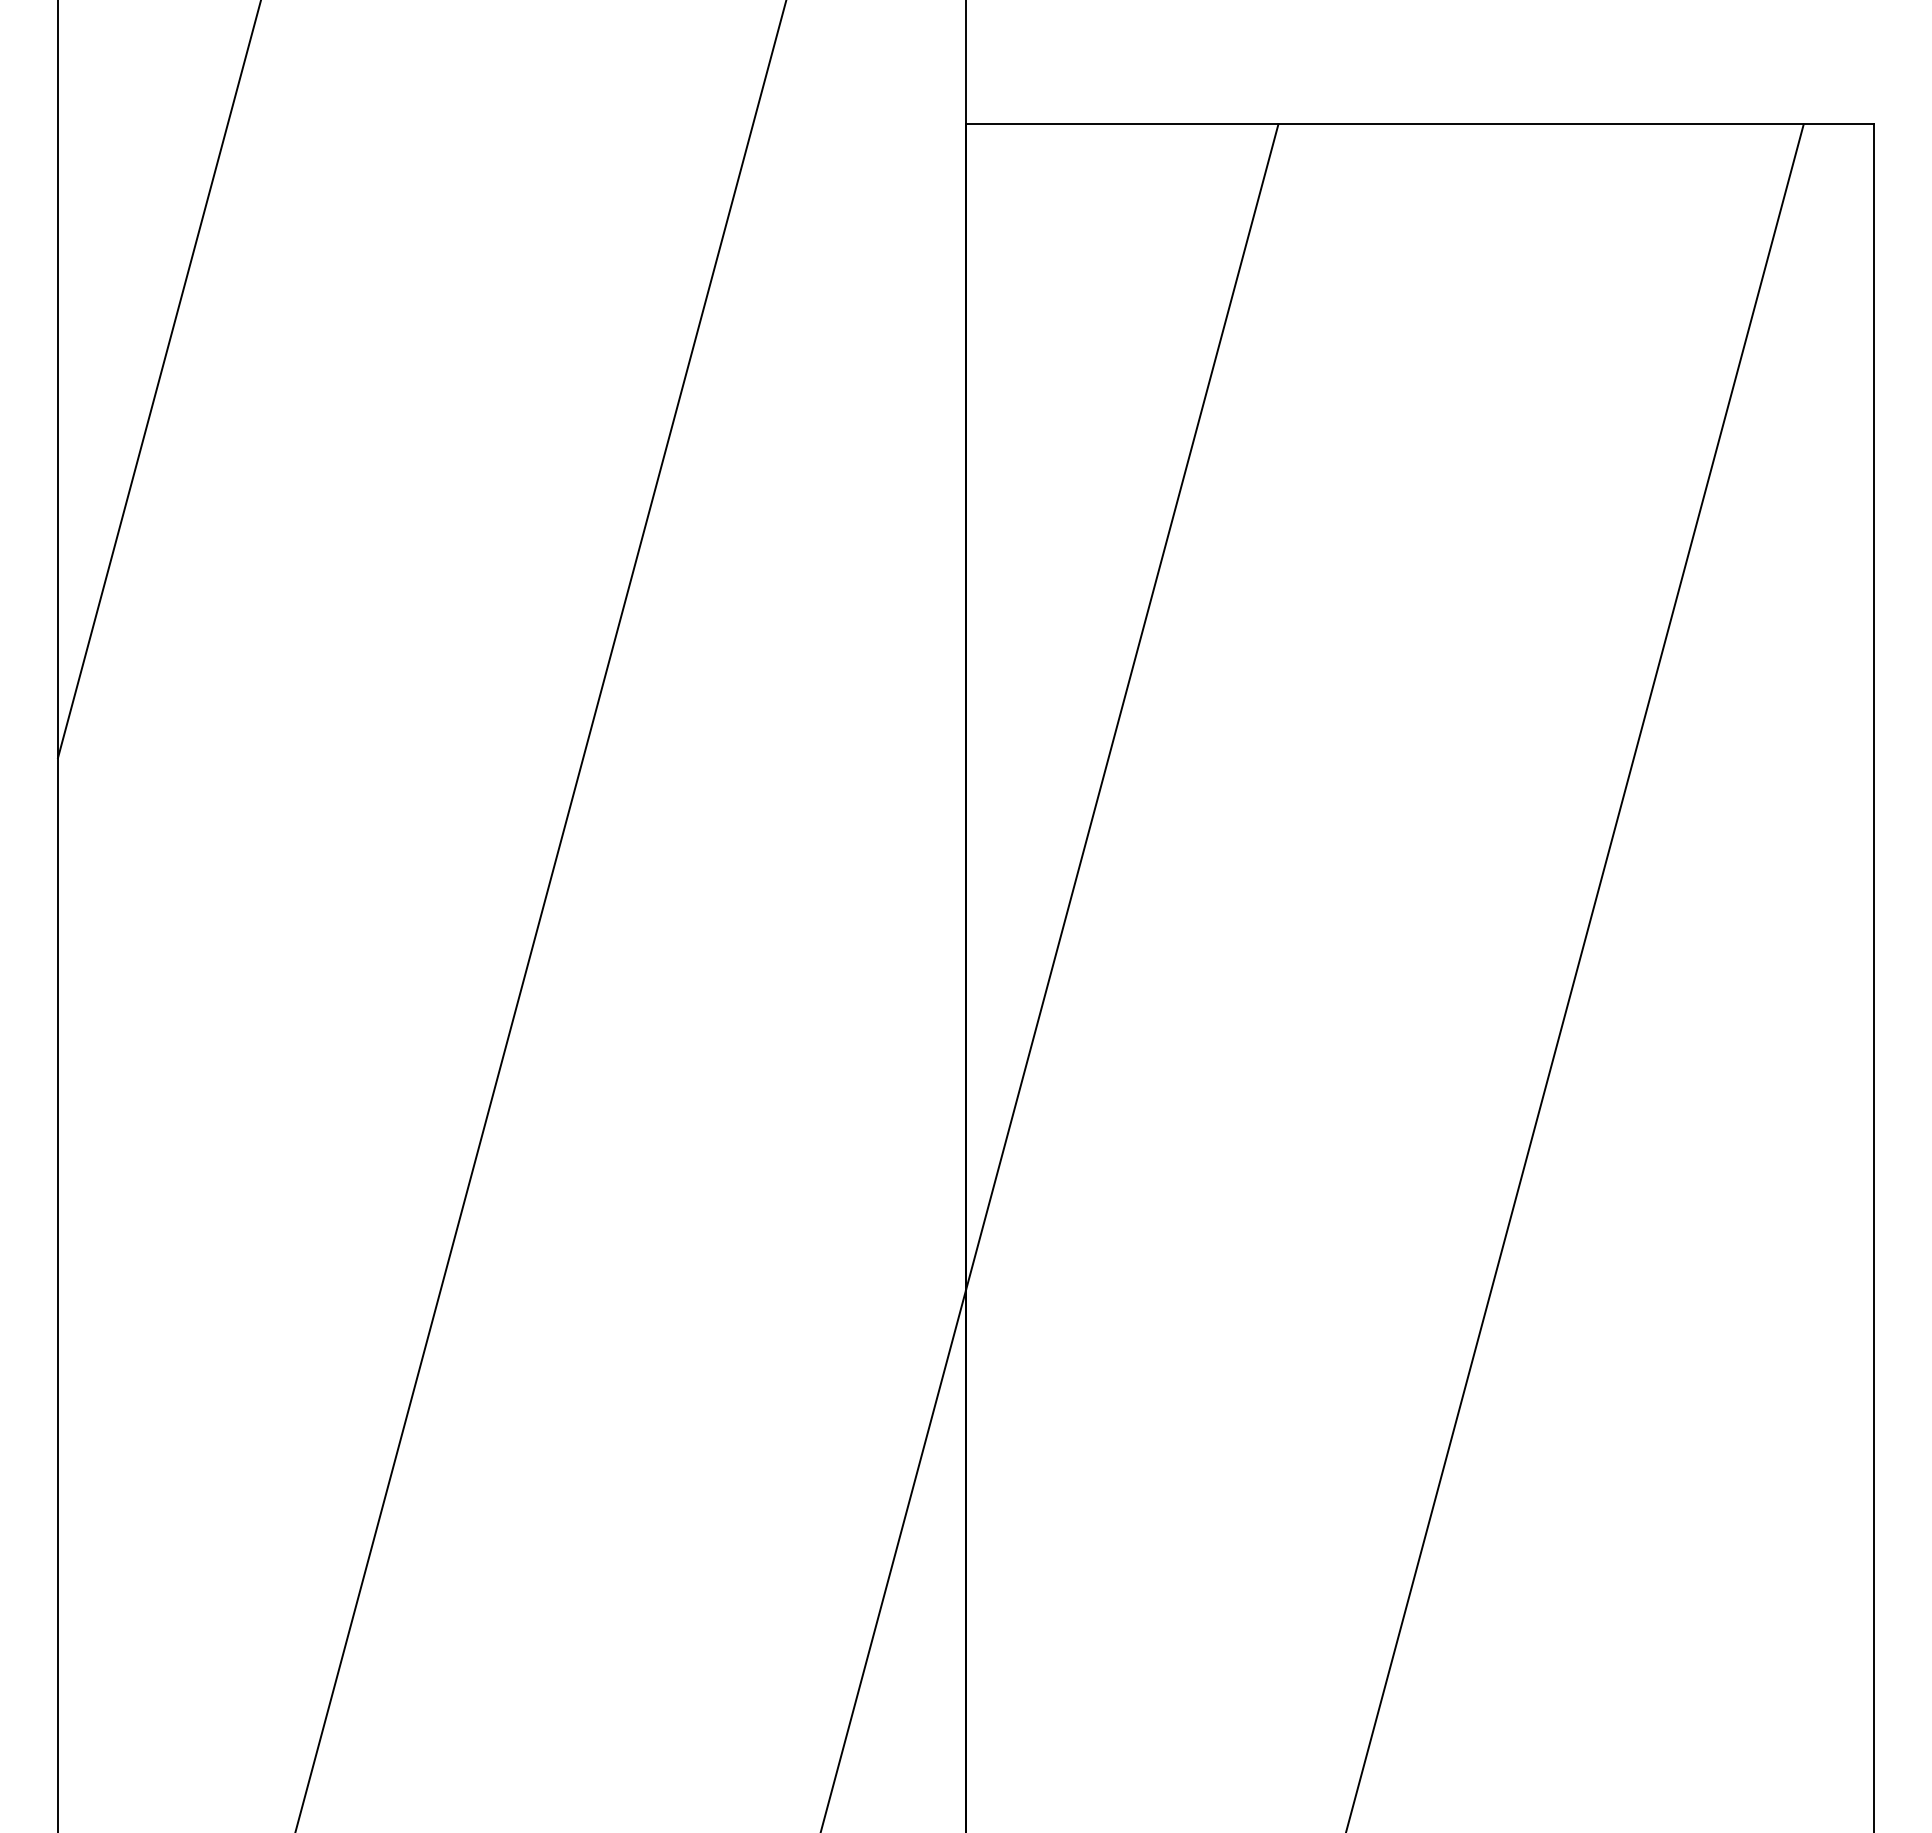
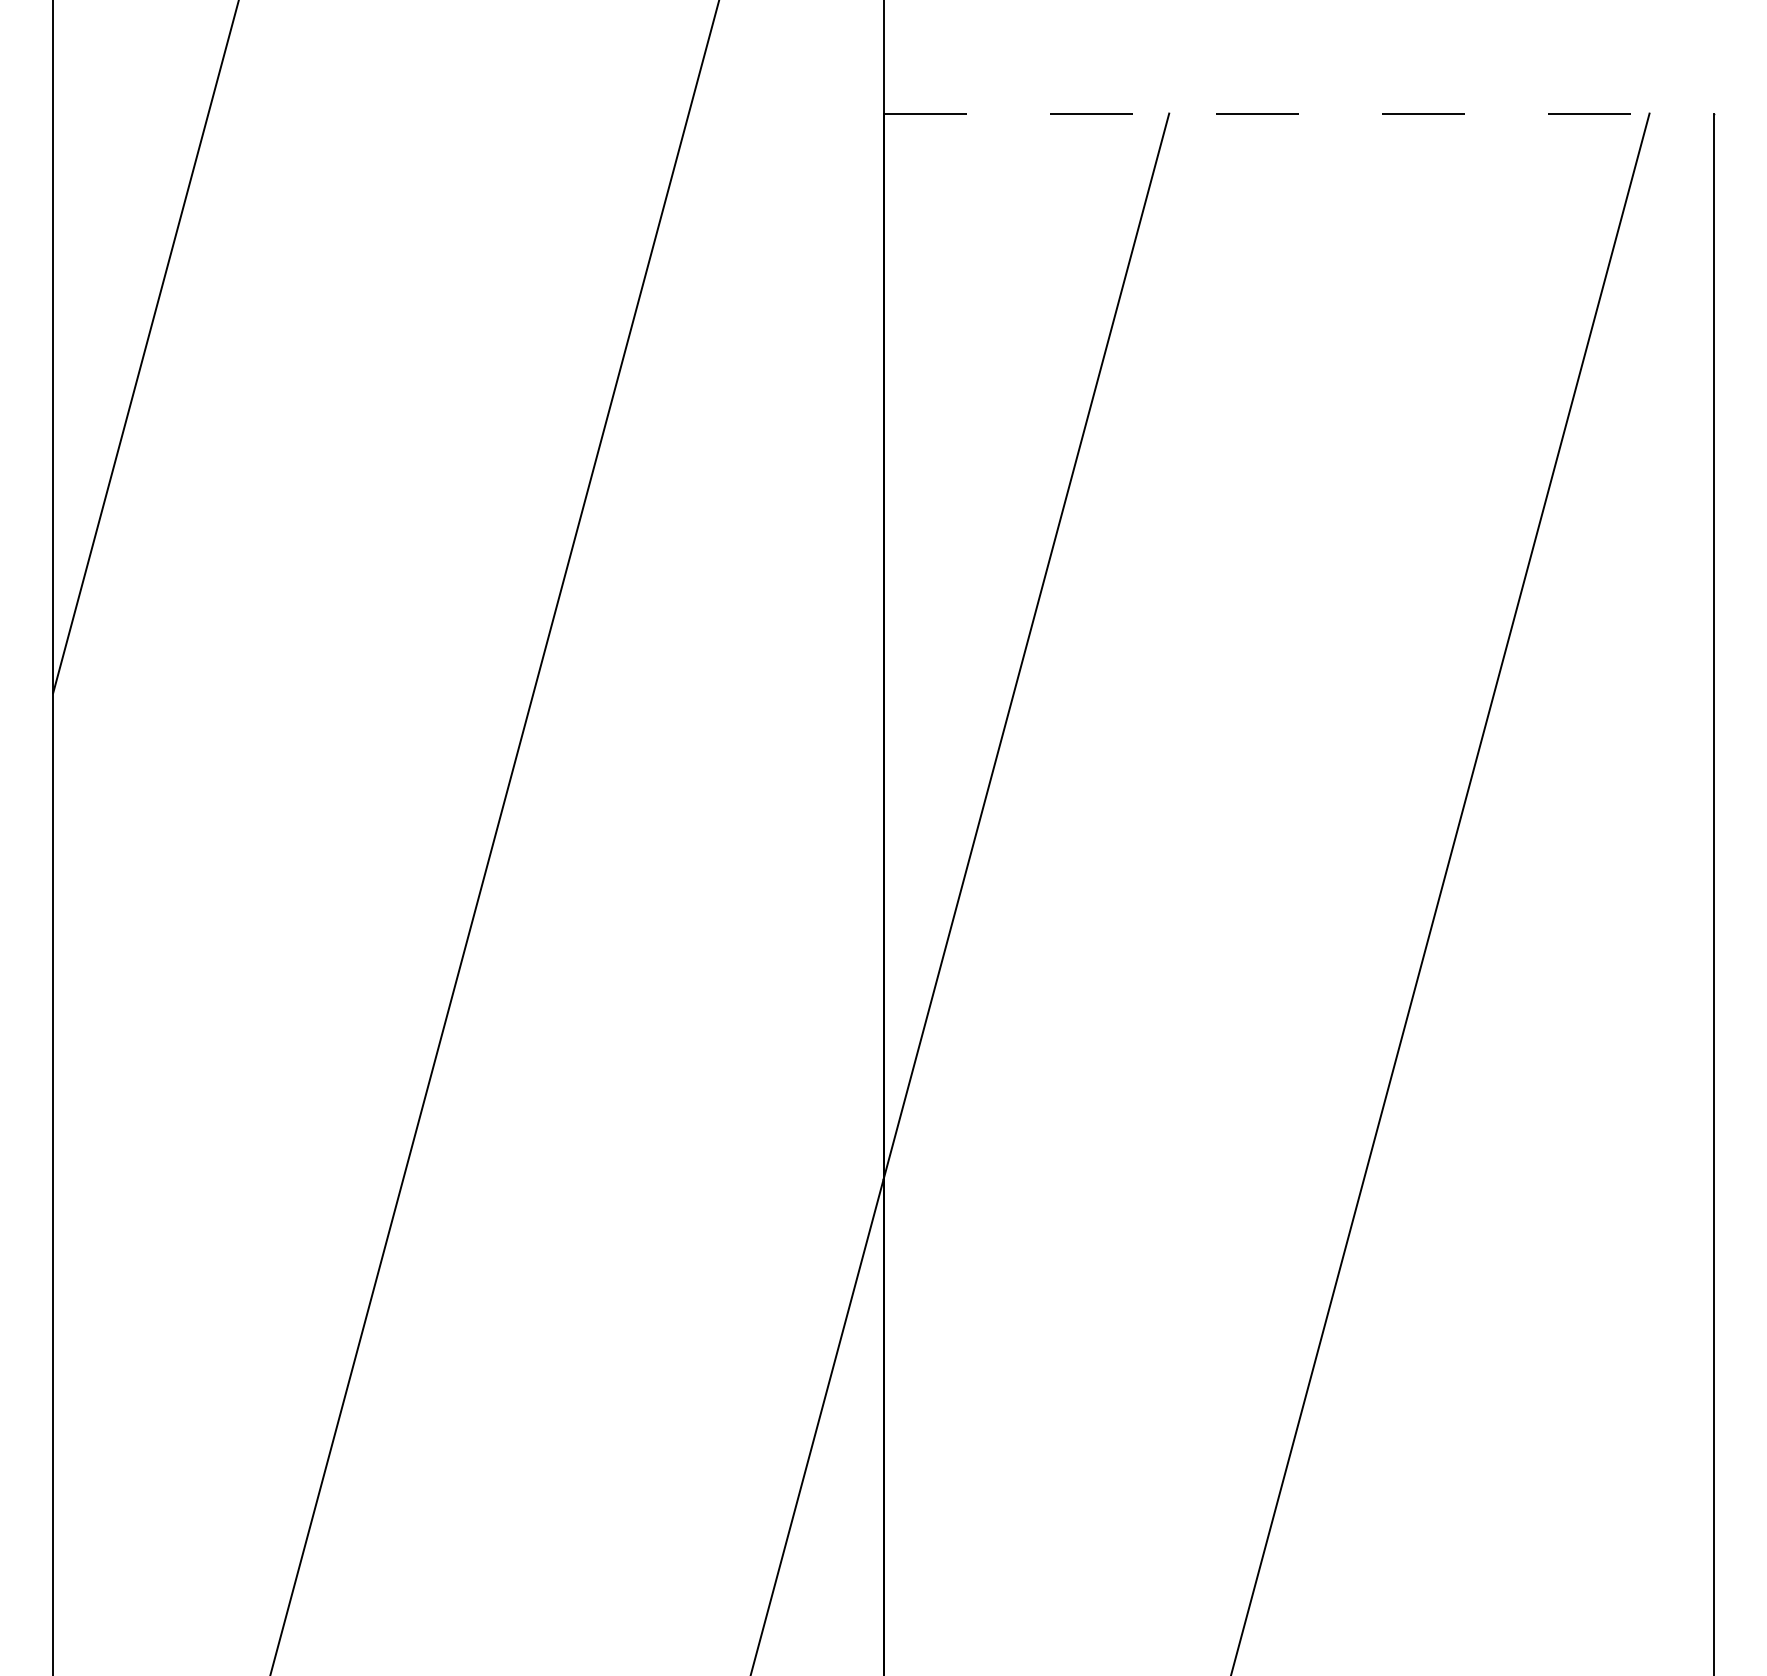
line: (1420, 124) -> (1299, 113), solid -> dashed

